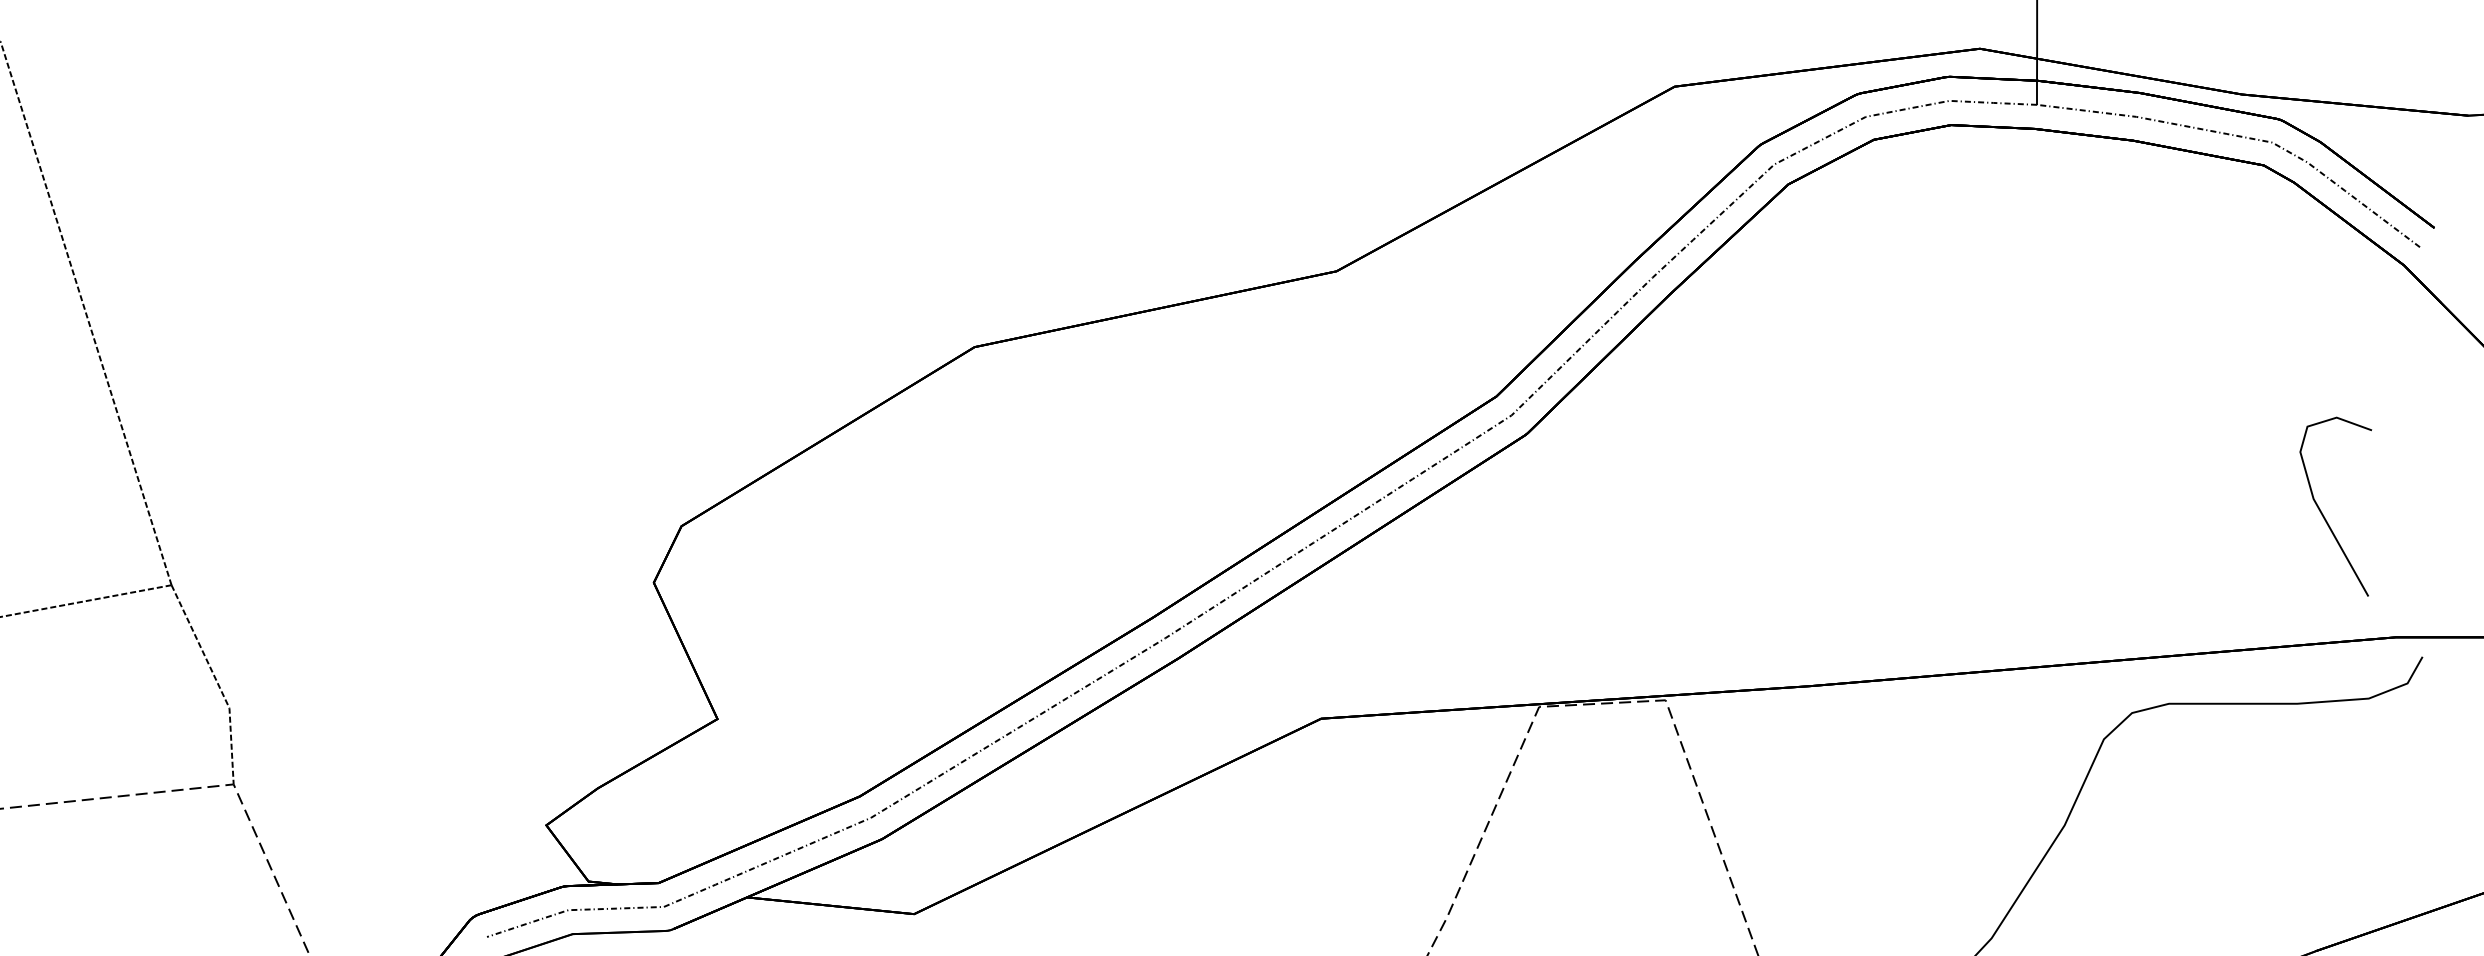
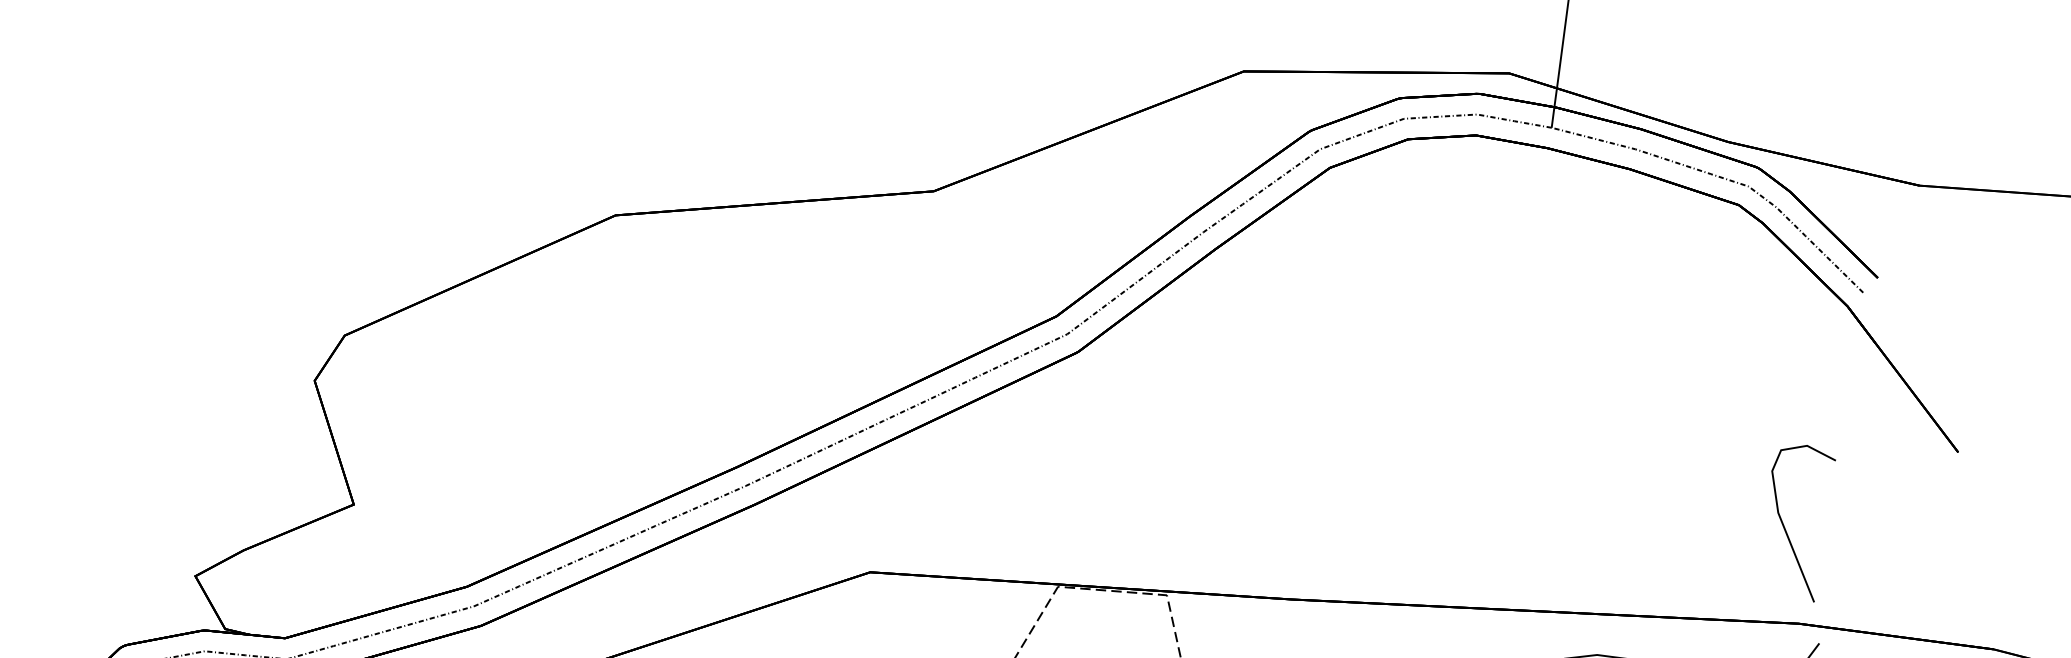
curve: (2322, 512) -> (1784, 525), moved

